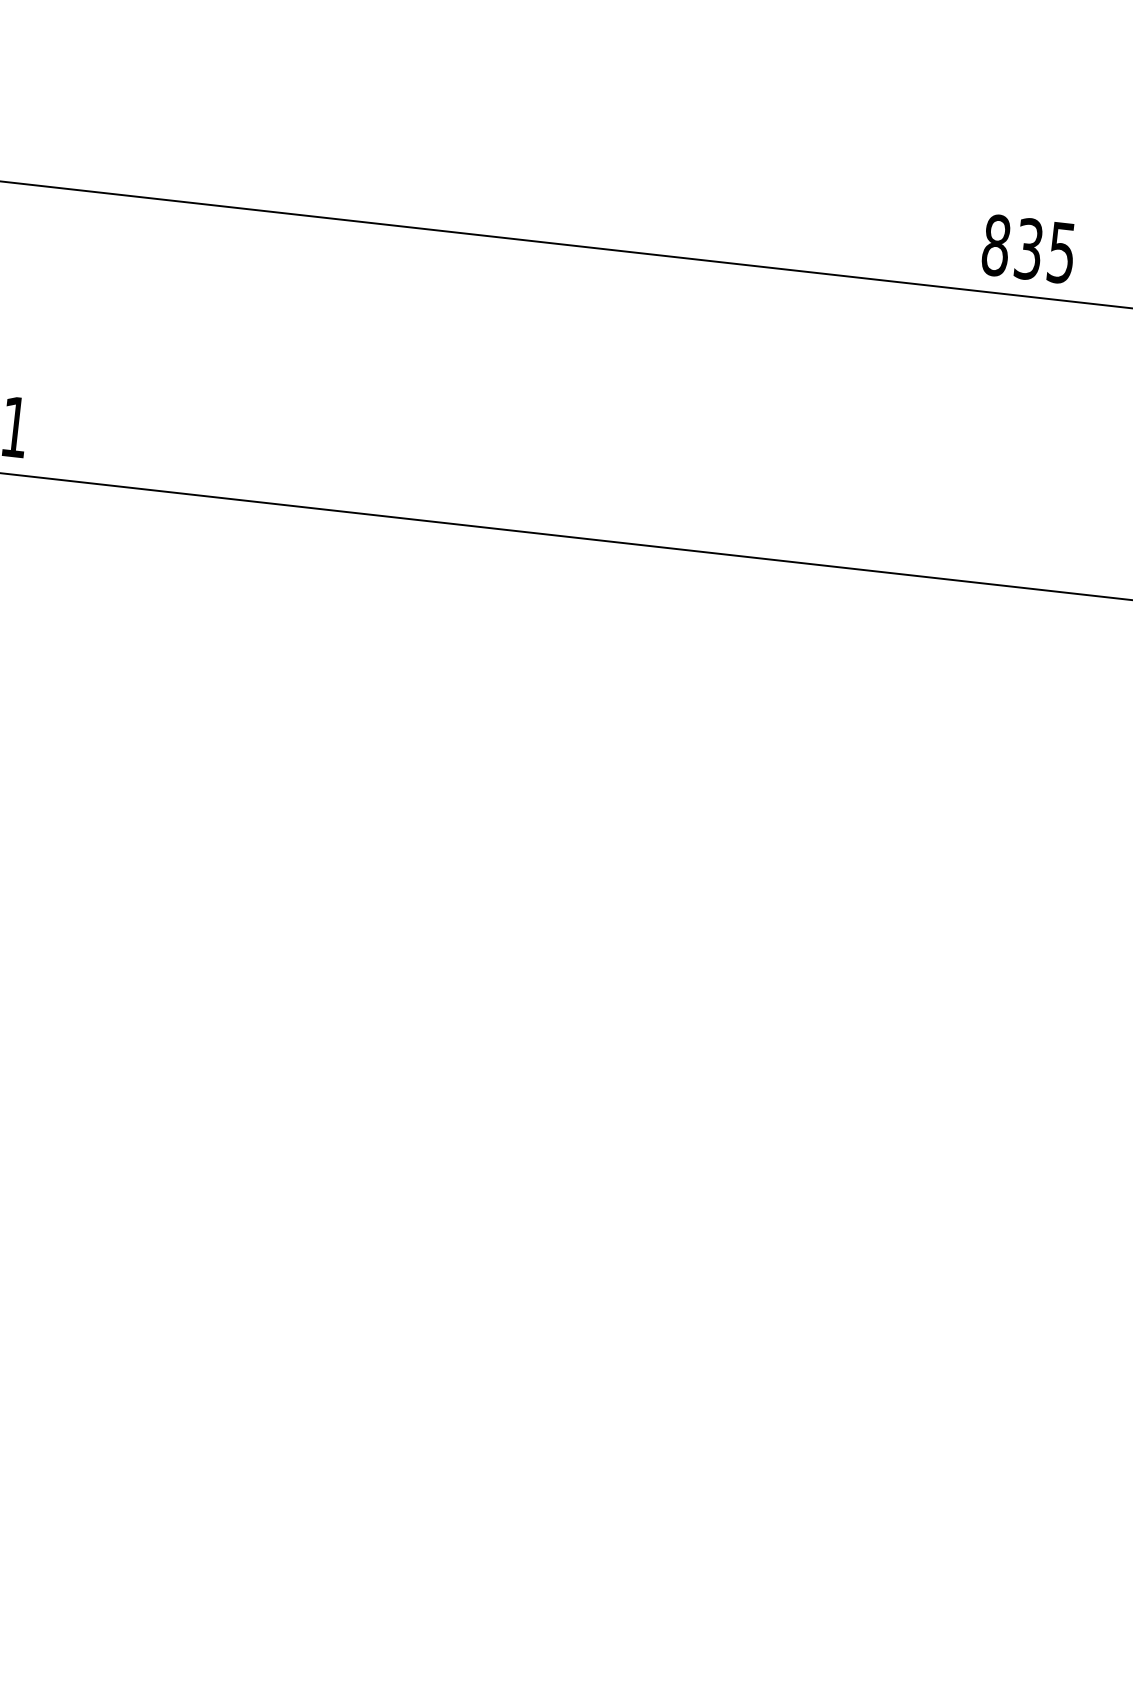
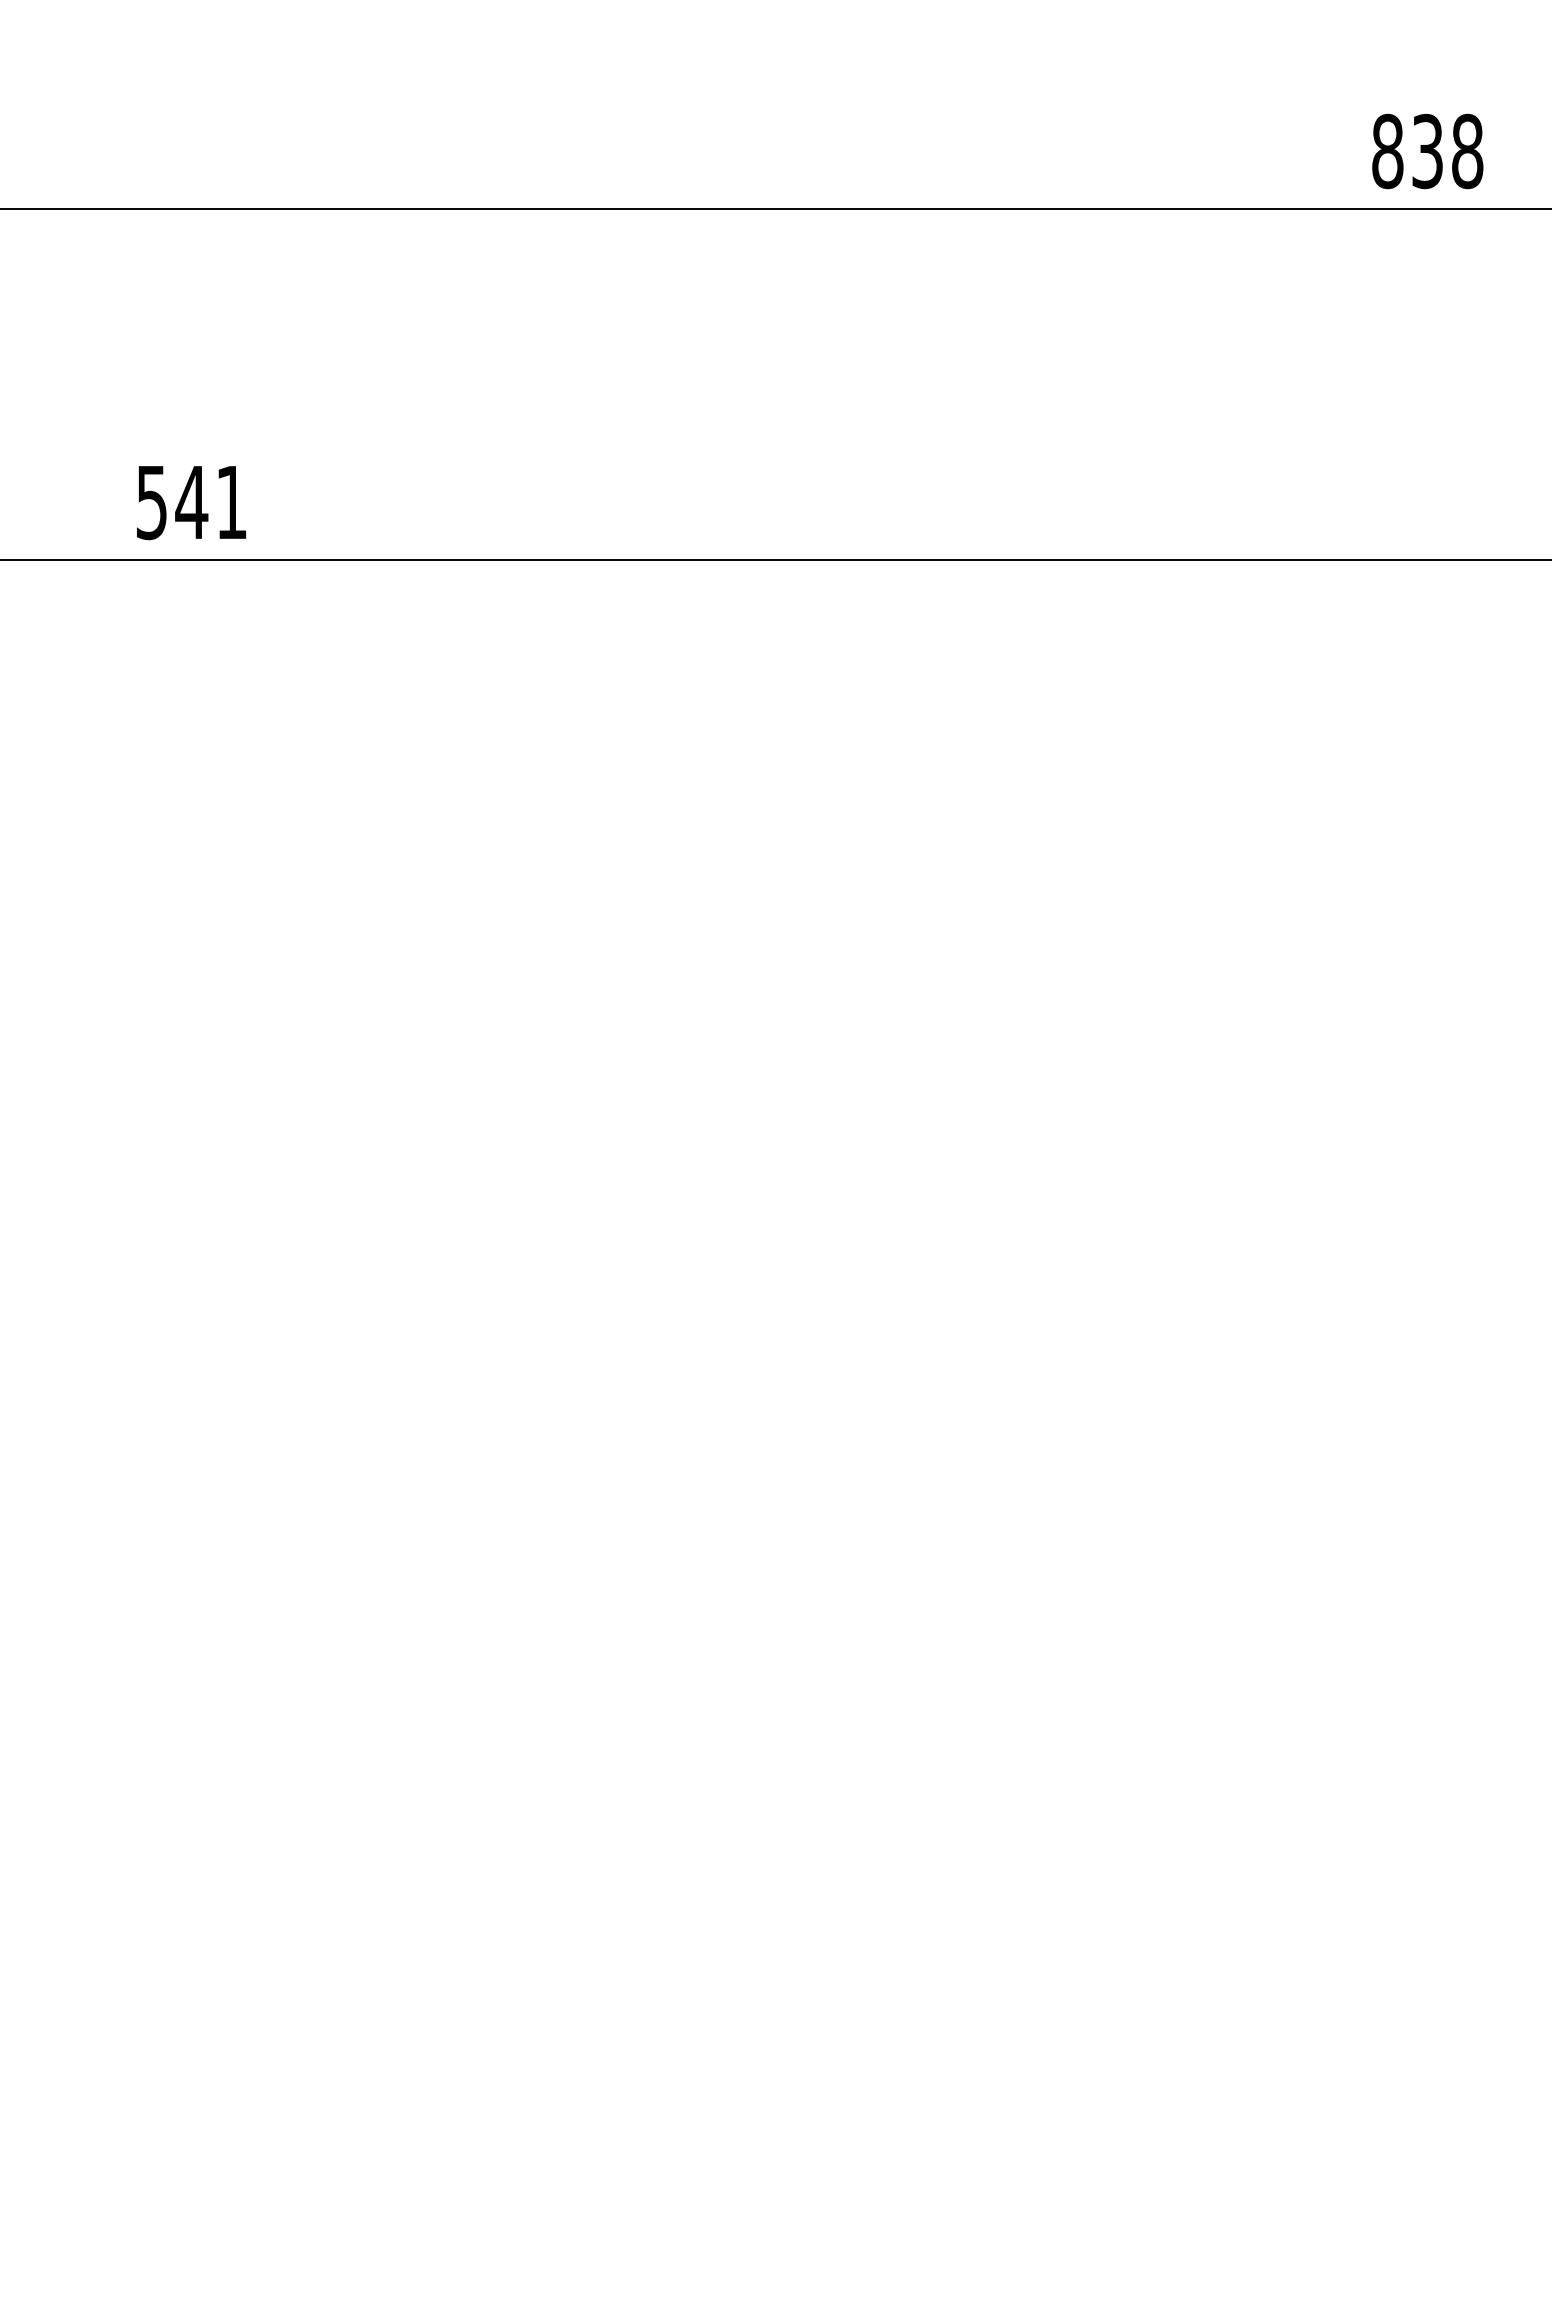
text: (1061, 252) -> (1467, 151), 835 -> 838

